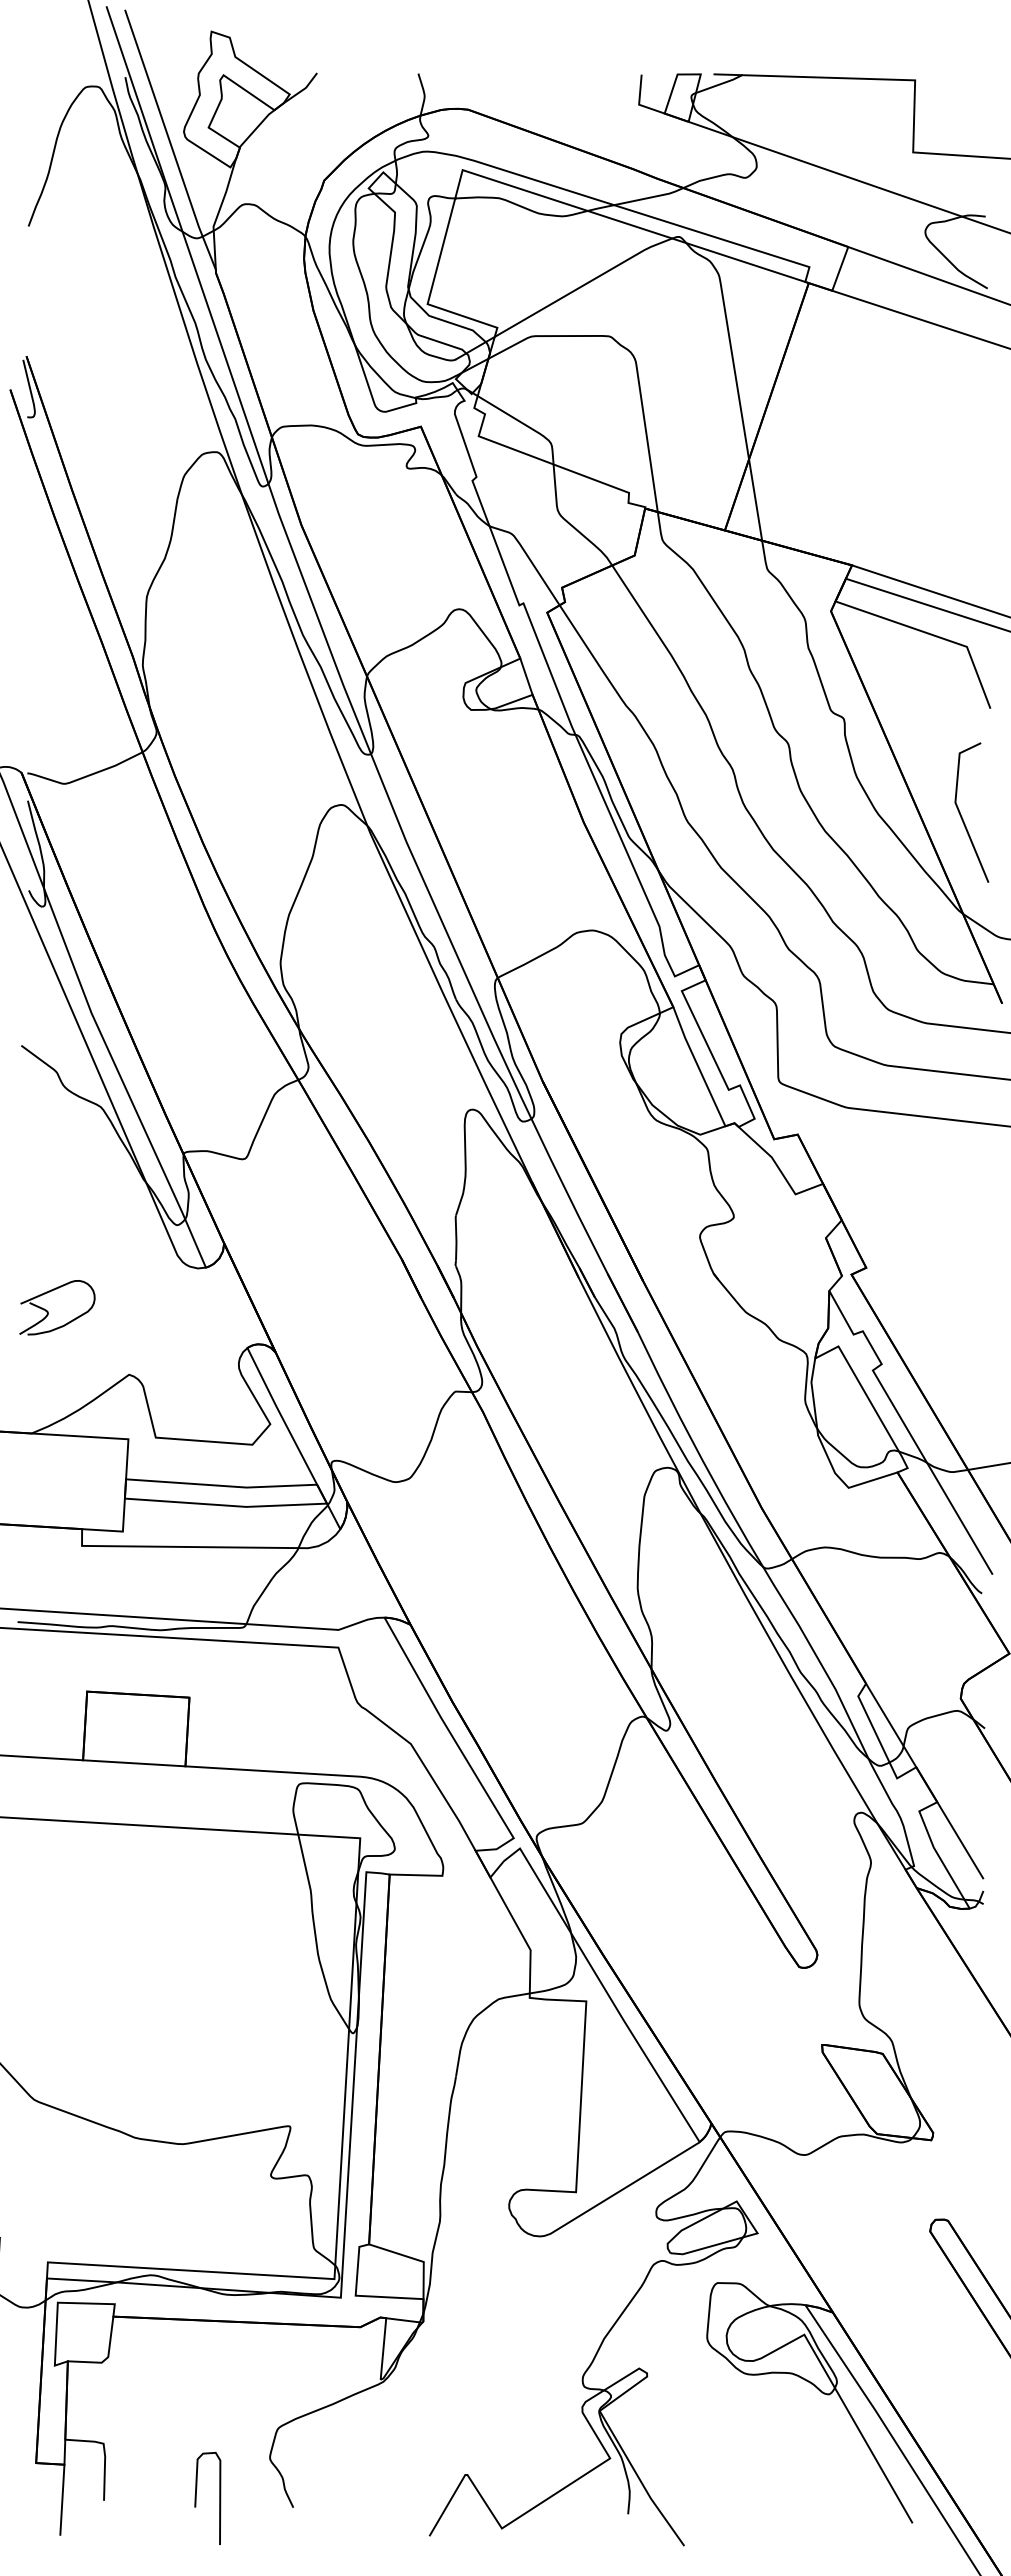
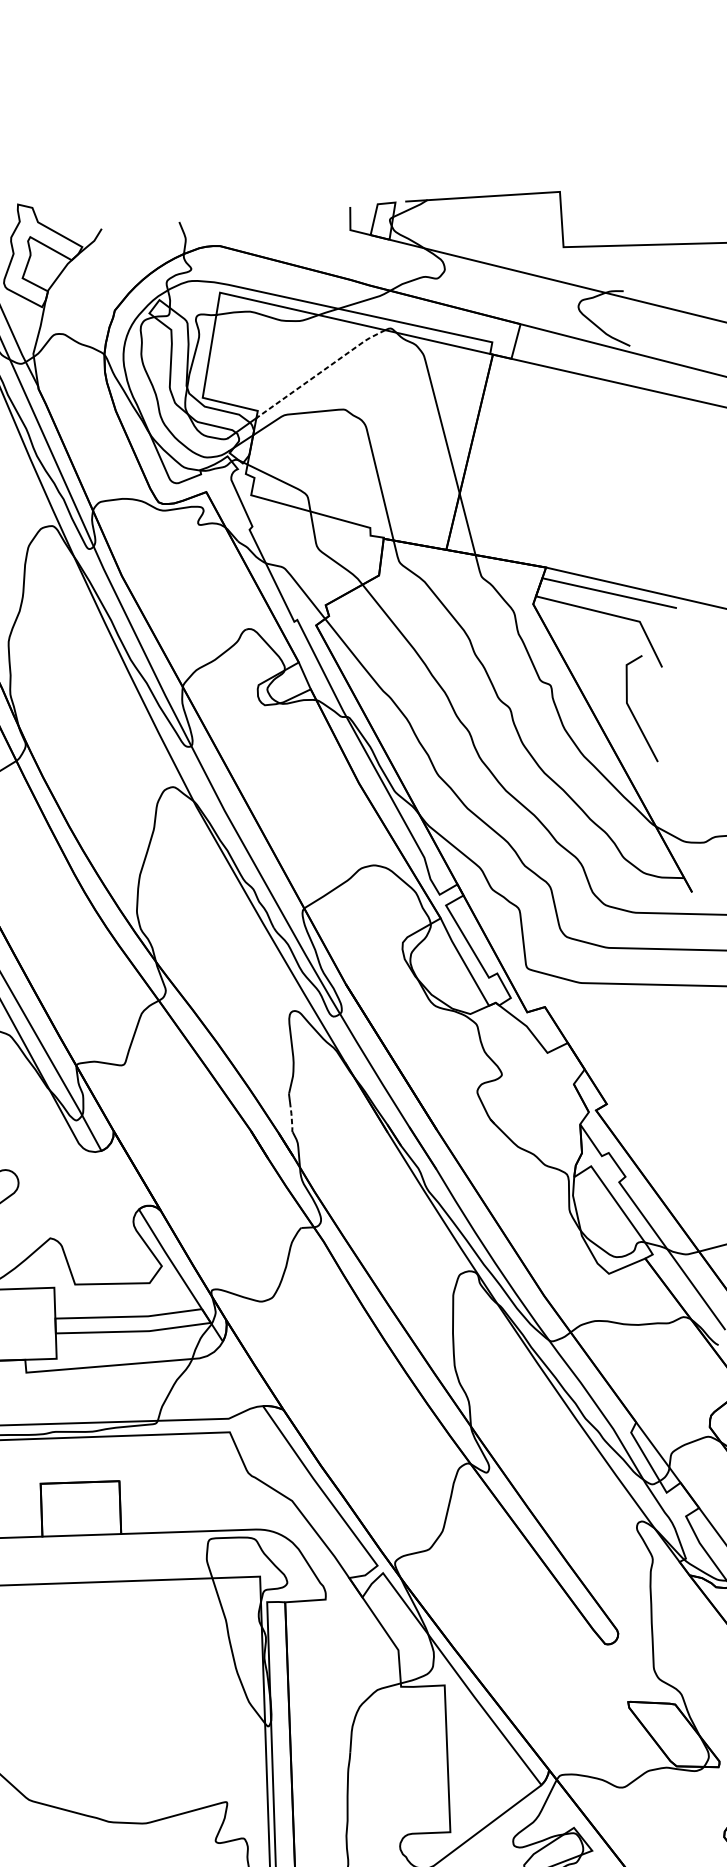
line: (583, 285) -> (320, 372), solid -> dashed
line: (962, 816) -> (633, 713), moved
line: (456, 1243) -> (291, 1114), solid -> dashed

